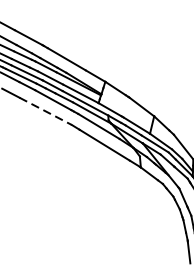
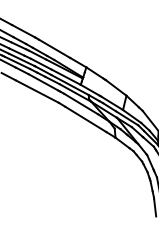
line: (45, 111) -> (37, 91), dashed -> solid

